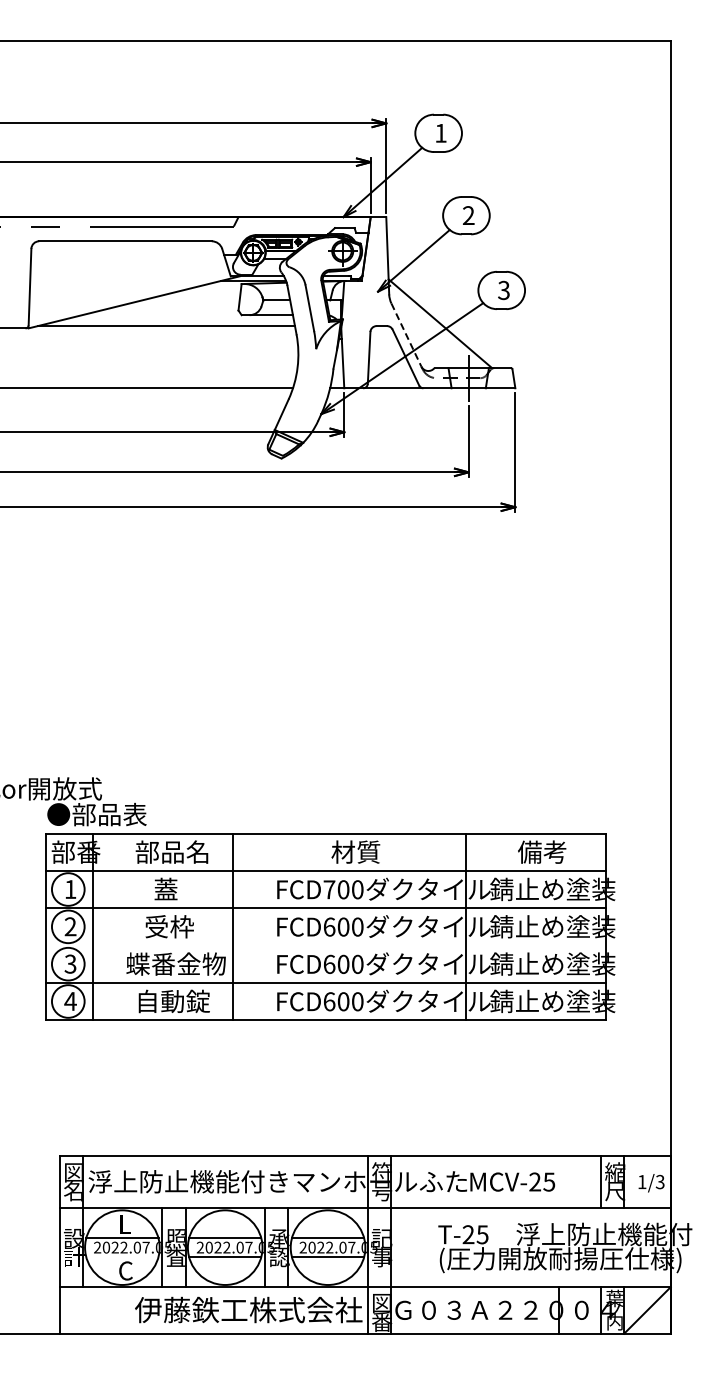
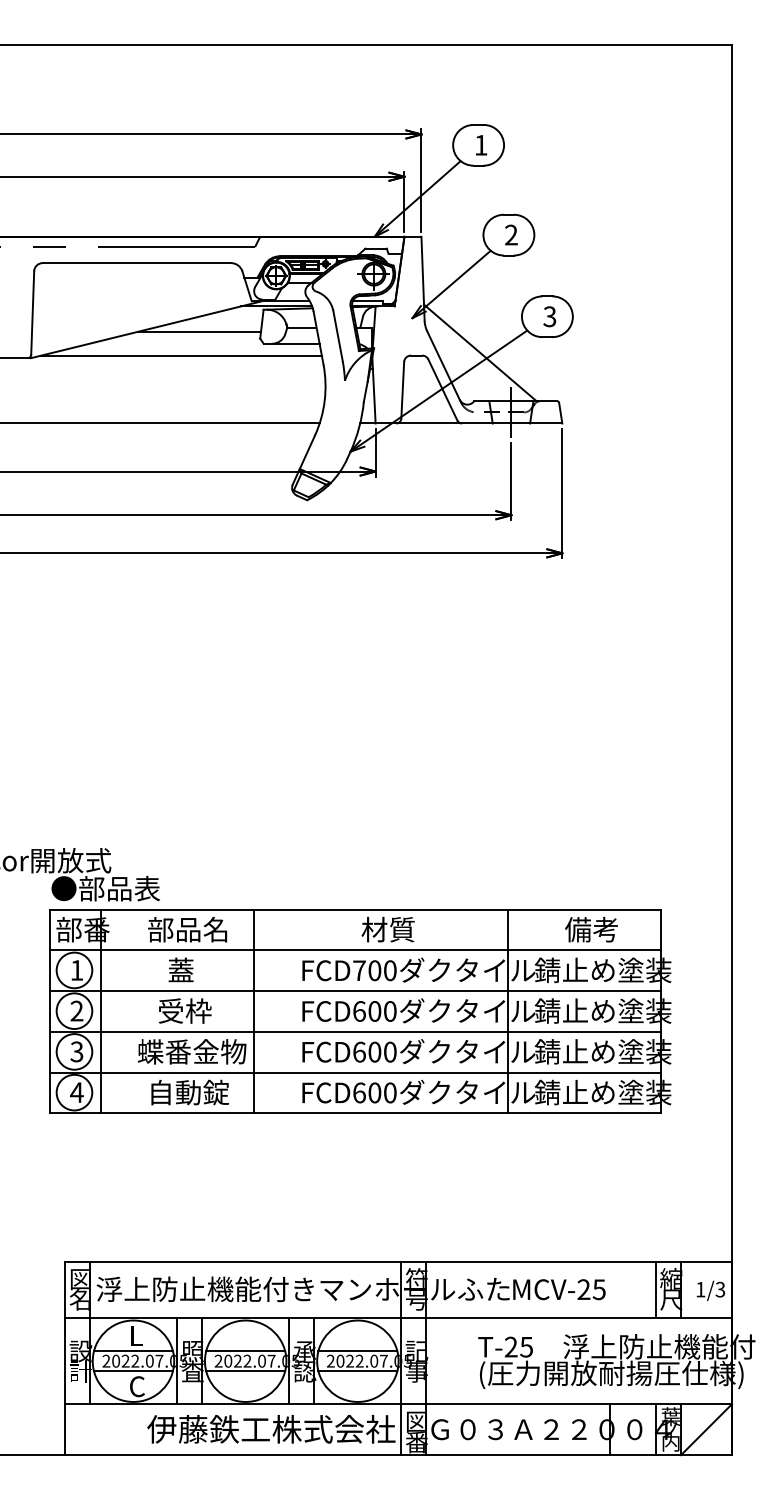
line: (182, 304) -> (199, 332), added
line: (406, 335) -> (443, 365), dashed -> solid
line: (325, 945) -> (355, 1031), added
line: (122, 1256) -> (133, 1370), added

